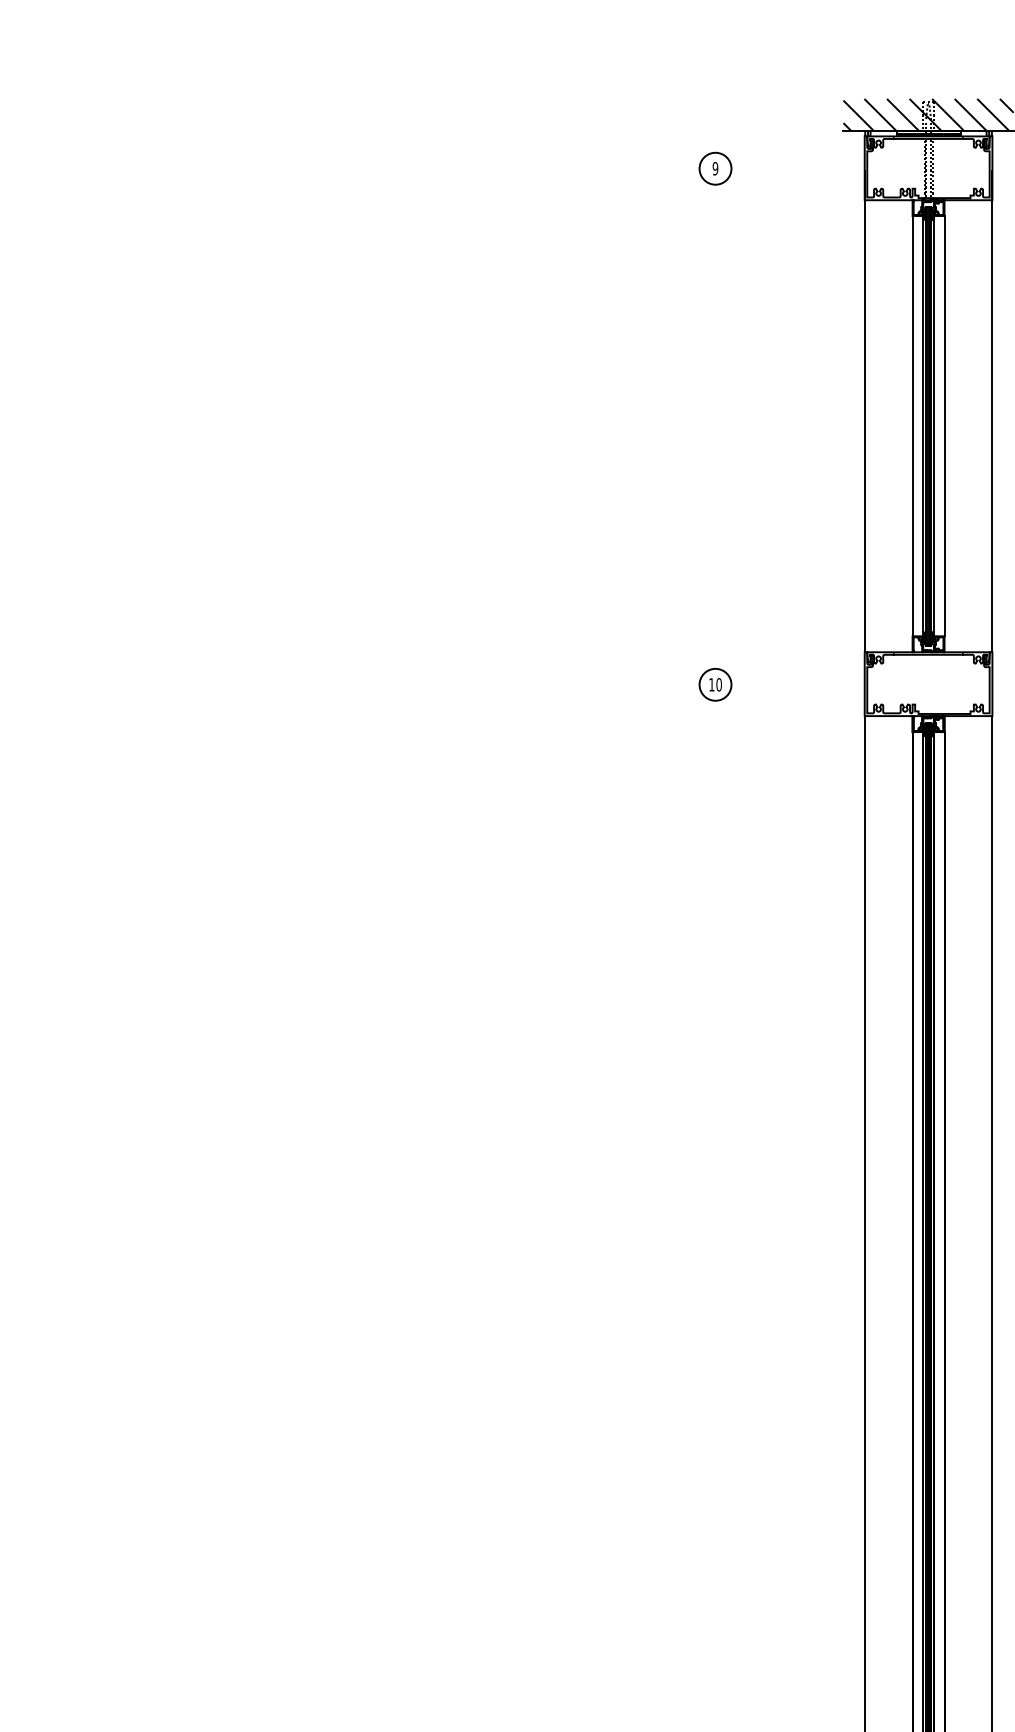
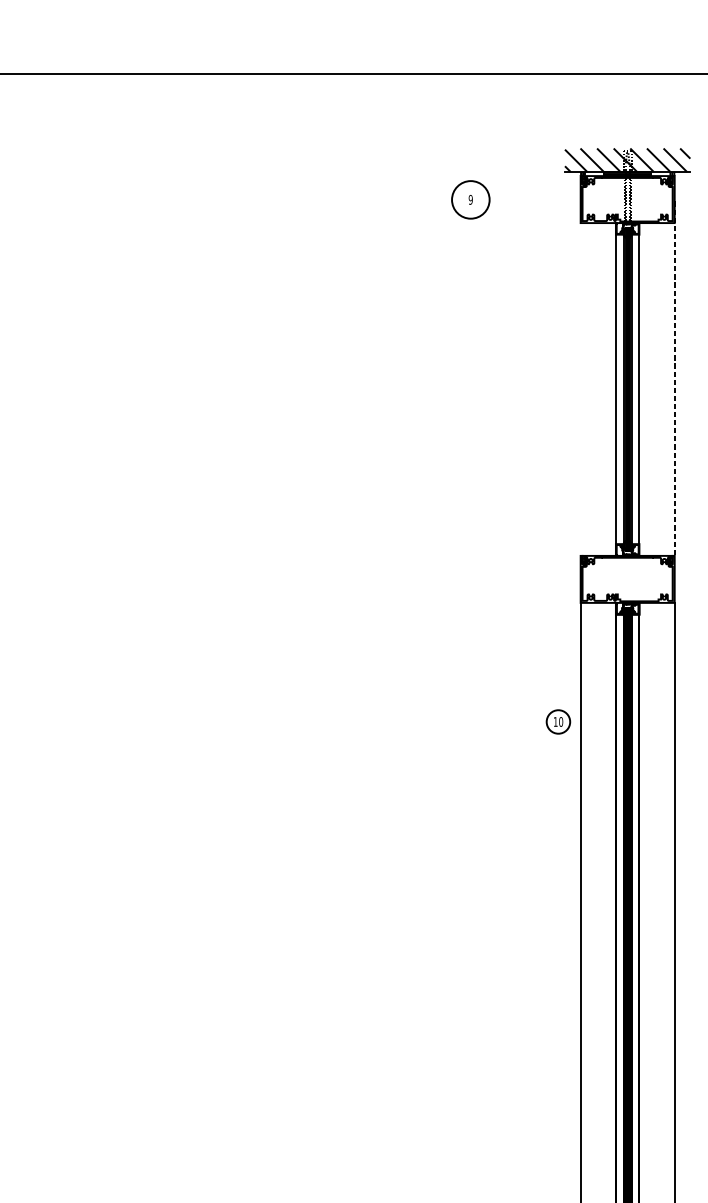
circle: (715, 168) -> (470, 199), size x1.6
line: (864, 411) -> (580, 378), removed
line: (992, 411) -> (674, 378), solid -> dashed
part: (715, 684) -> (558, 721), moved

